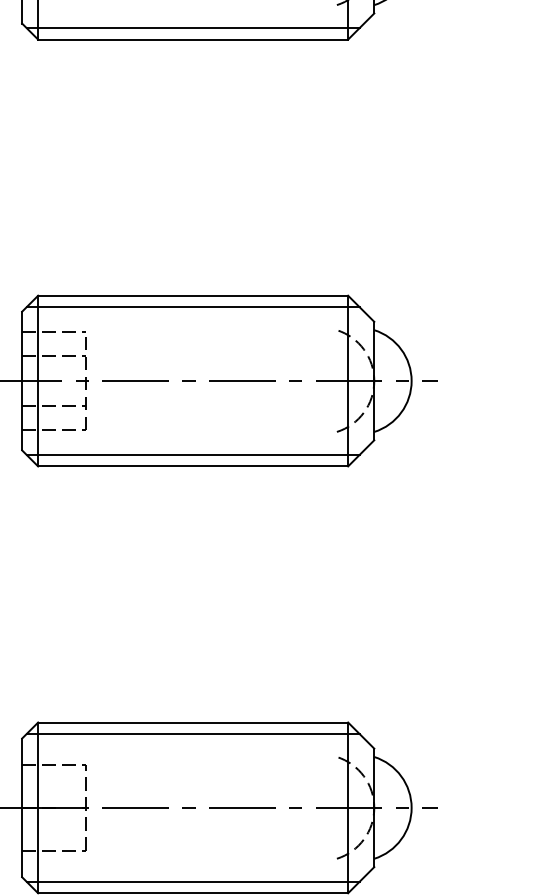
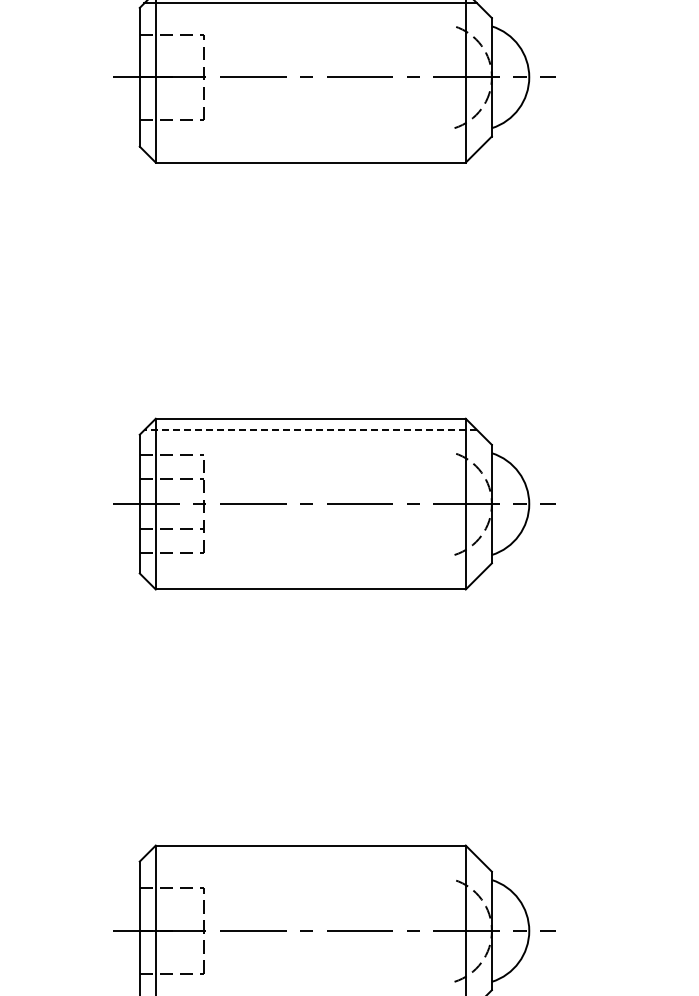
line: (192, 28) -> (310, 151), removed
line: (192, 307) -> (310, 430), solid -> dashed
line: (192, 454) -> (310, 577), removed
line: (192, 734) -> (310, 857), removed

